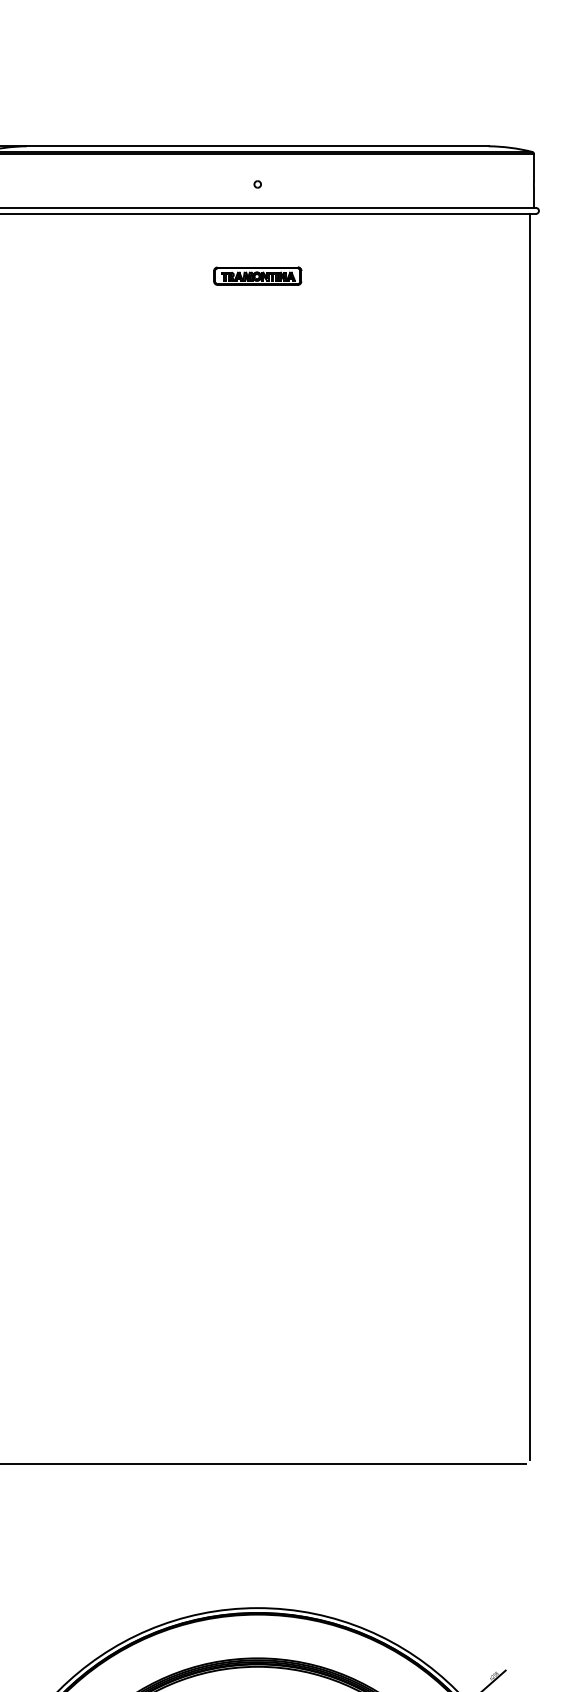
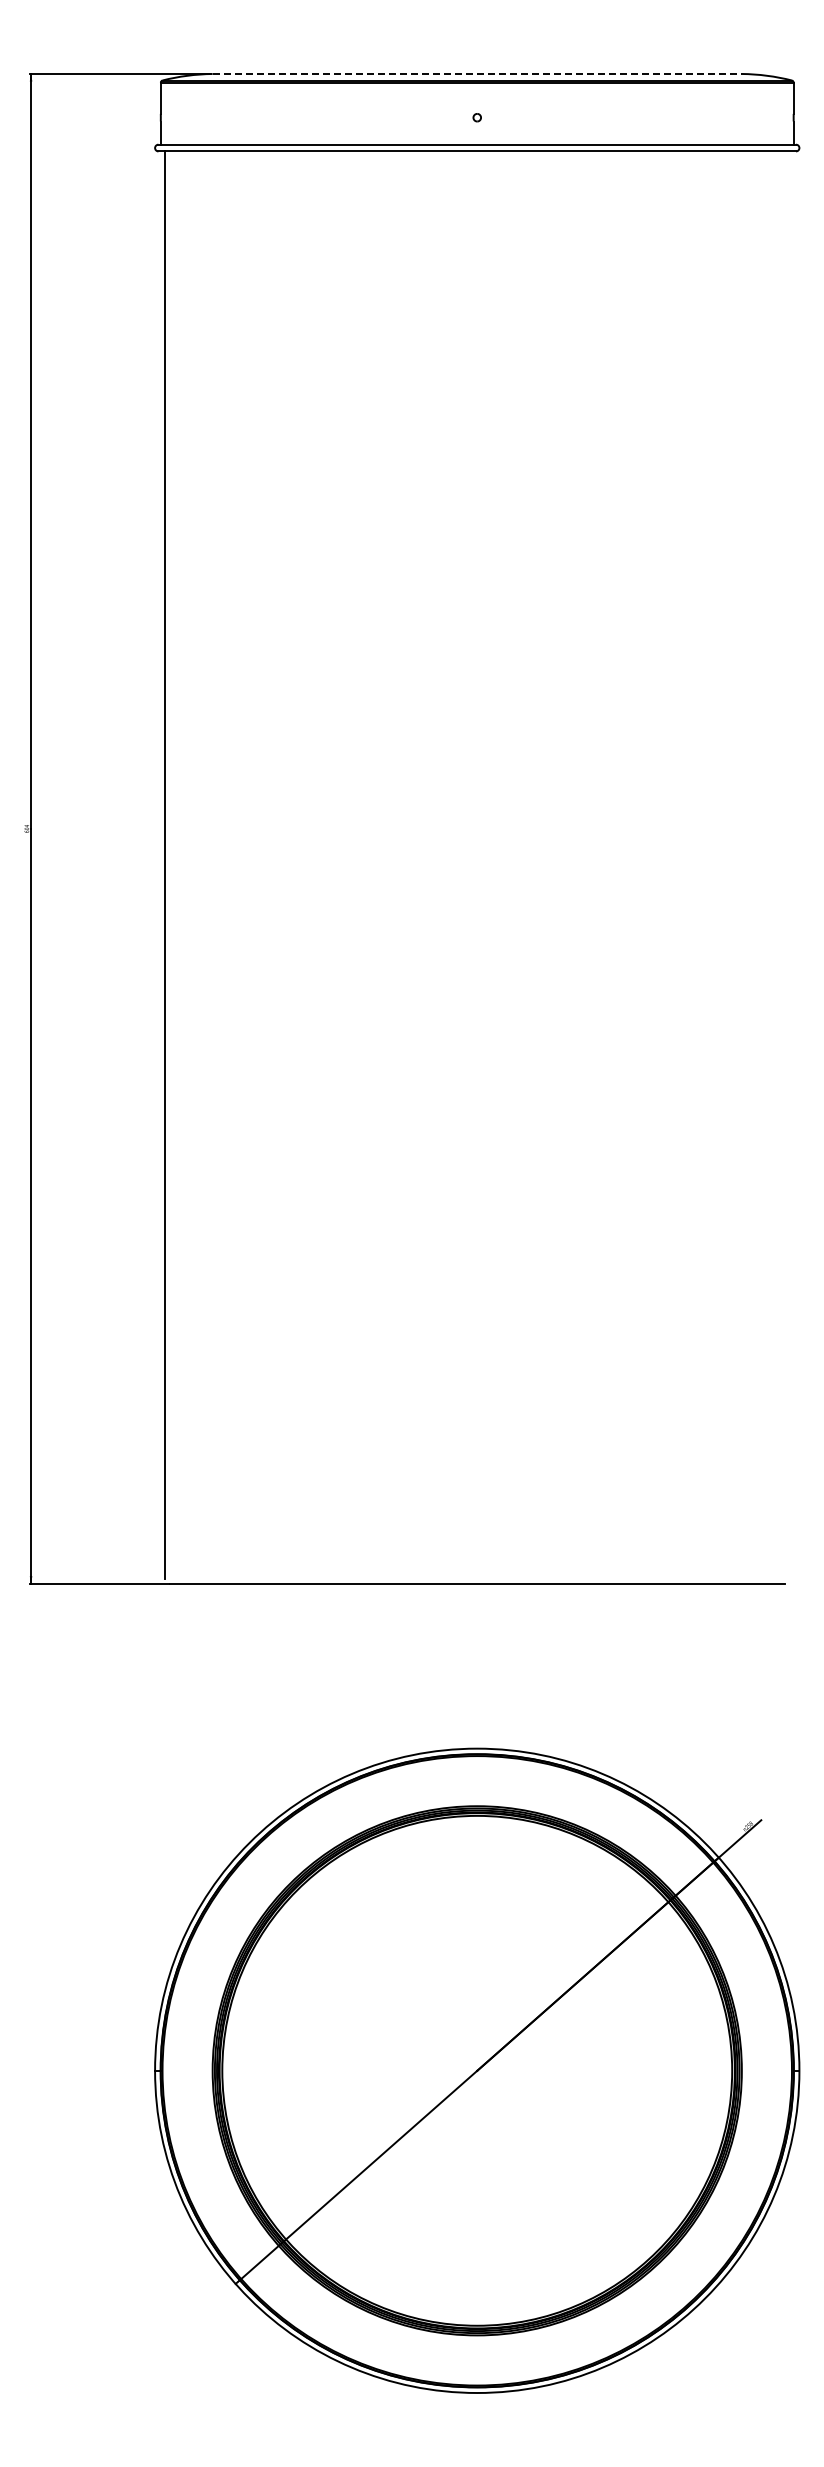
line: (257, 146) -> (477, 74), solid -> dashed
part: (257, 275) -> (477, 222), removed
line: (530, 837) -> (789, 865), removed

